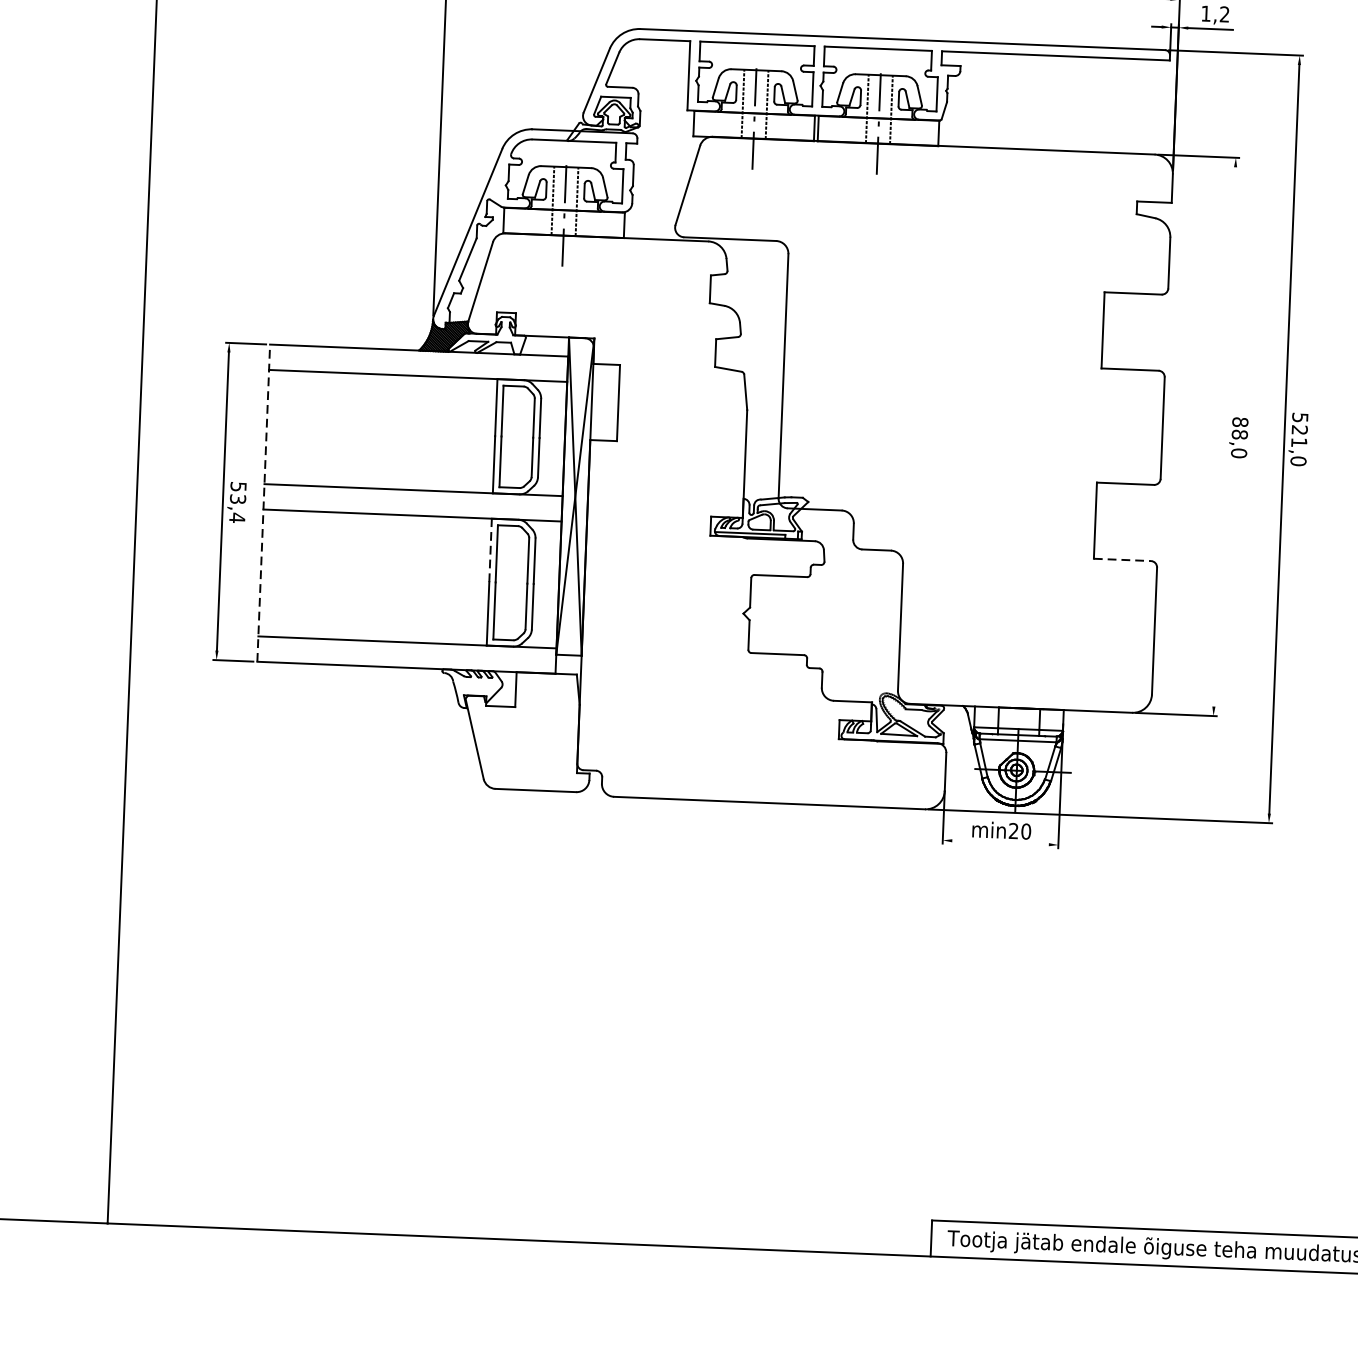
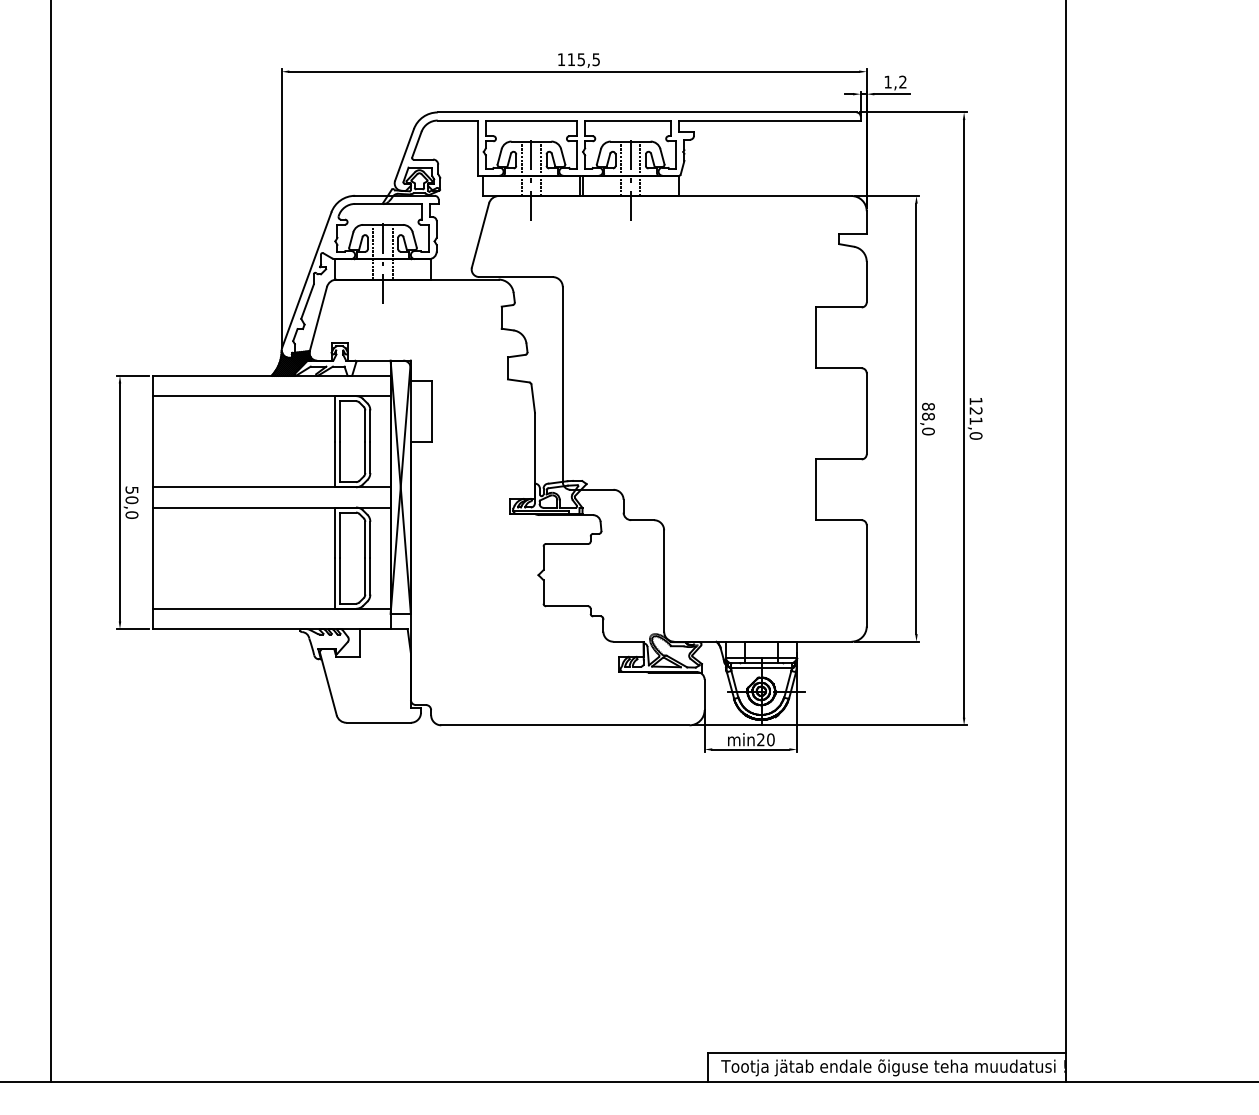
text: (1299, 416) -> (975, 400), 521,0 -> 121,0
line: (1224, 436) -> (916, 418), added
line: (263, 503) -> (152, 502), dashed -> solid
text: (237, 508) -> (131, 507), 53,4 -> 50,0
line: (490, 549) -> (334, 532), dashed -> solid
line: (1121, 560) -> (838, 520), dashed -> solid
line: (1000, 842) -> (750, 749), added

